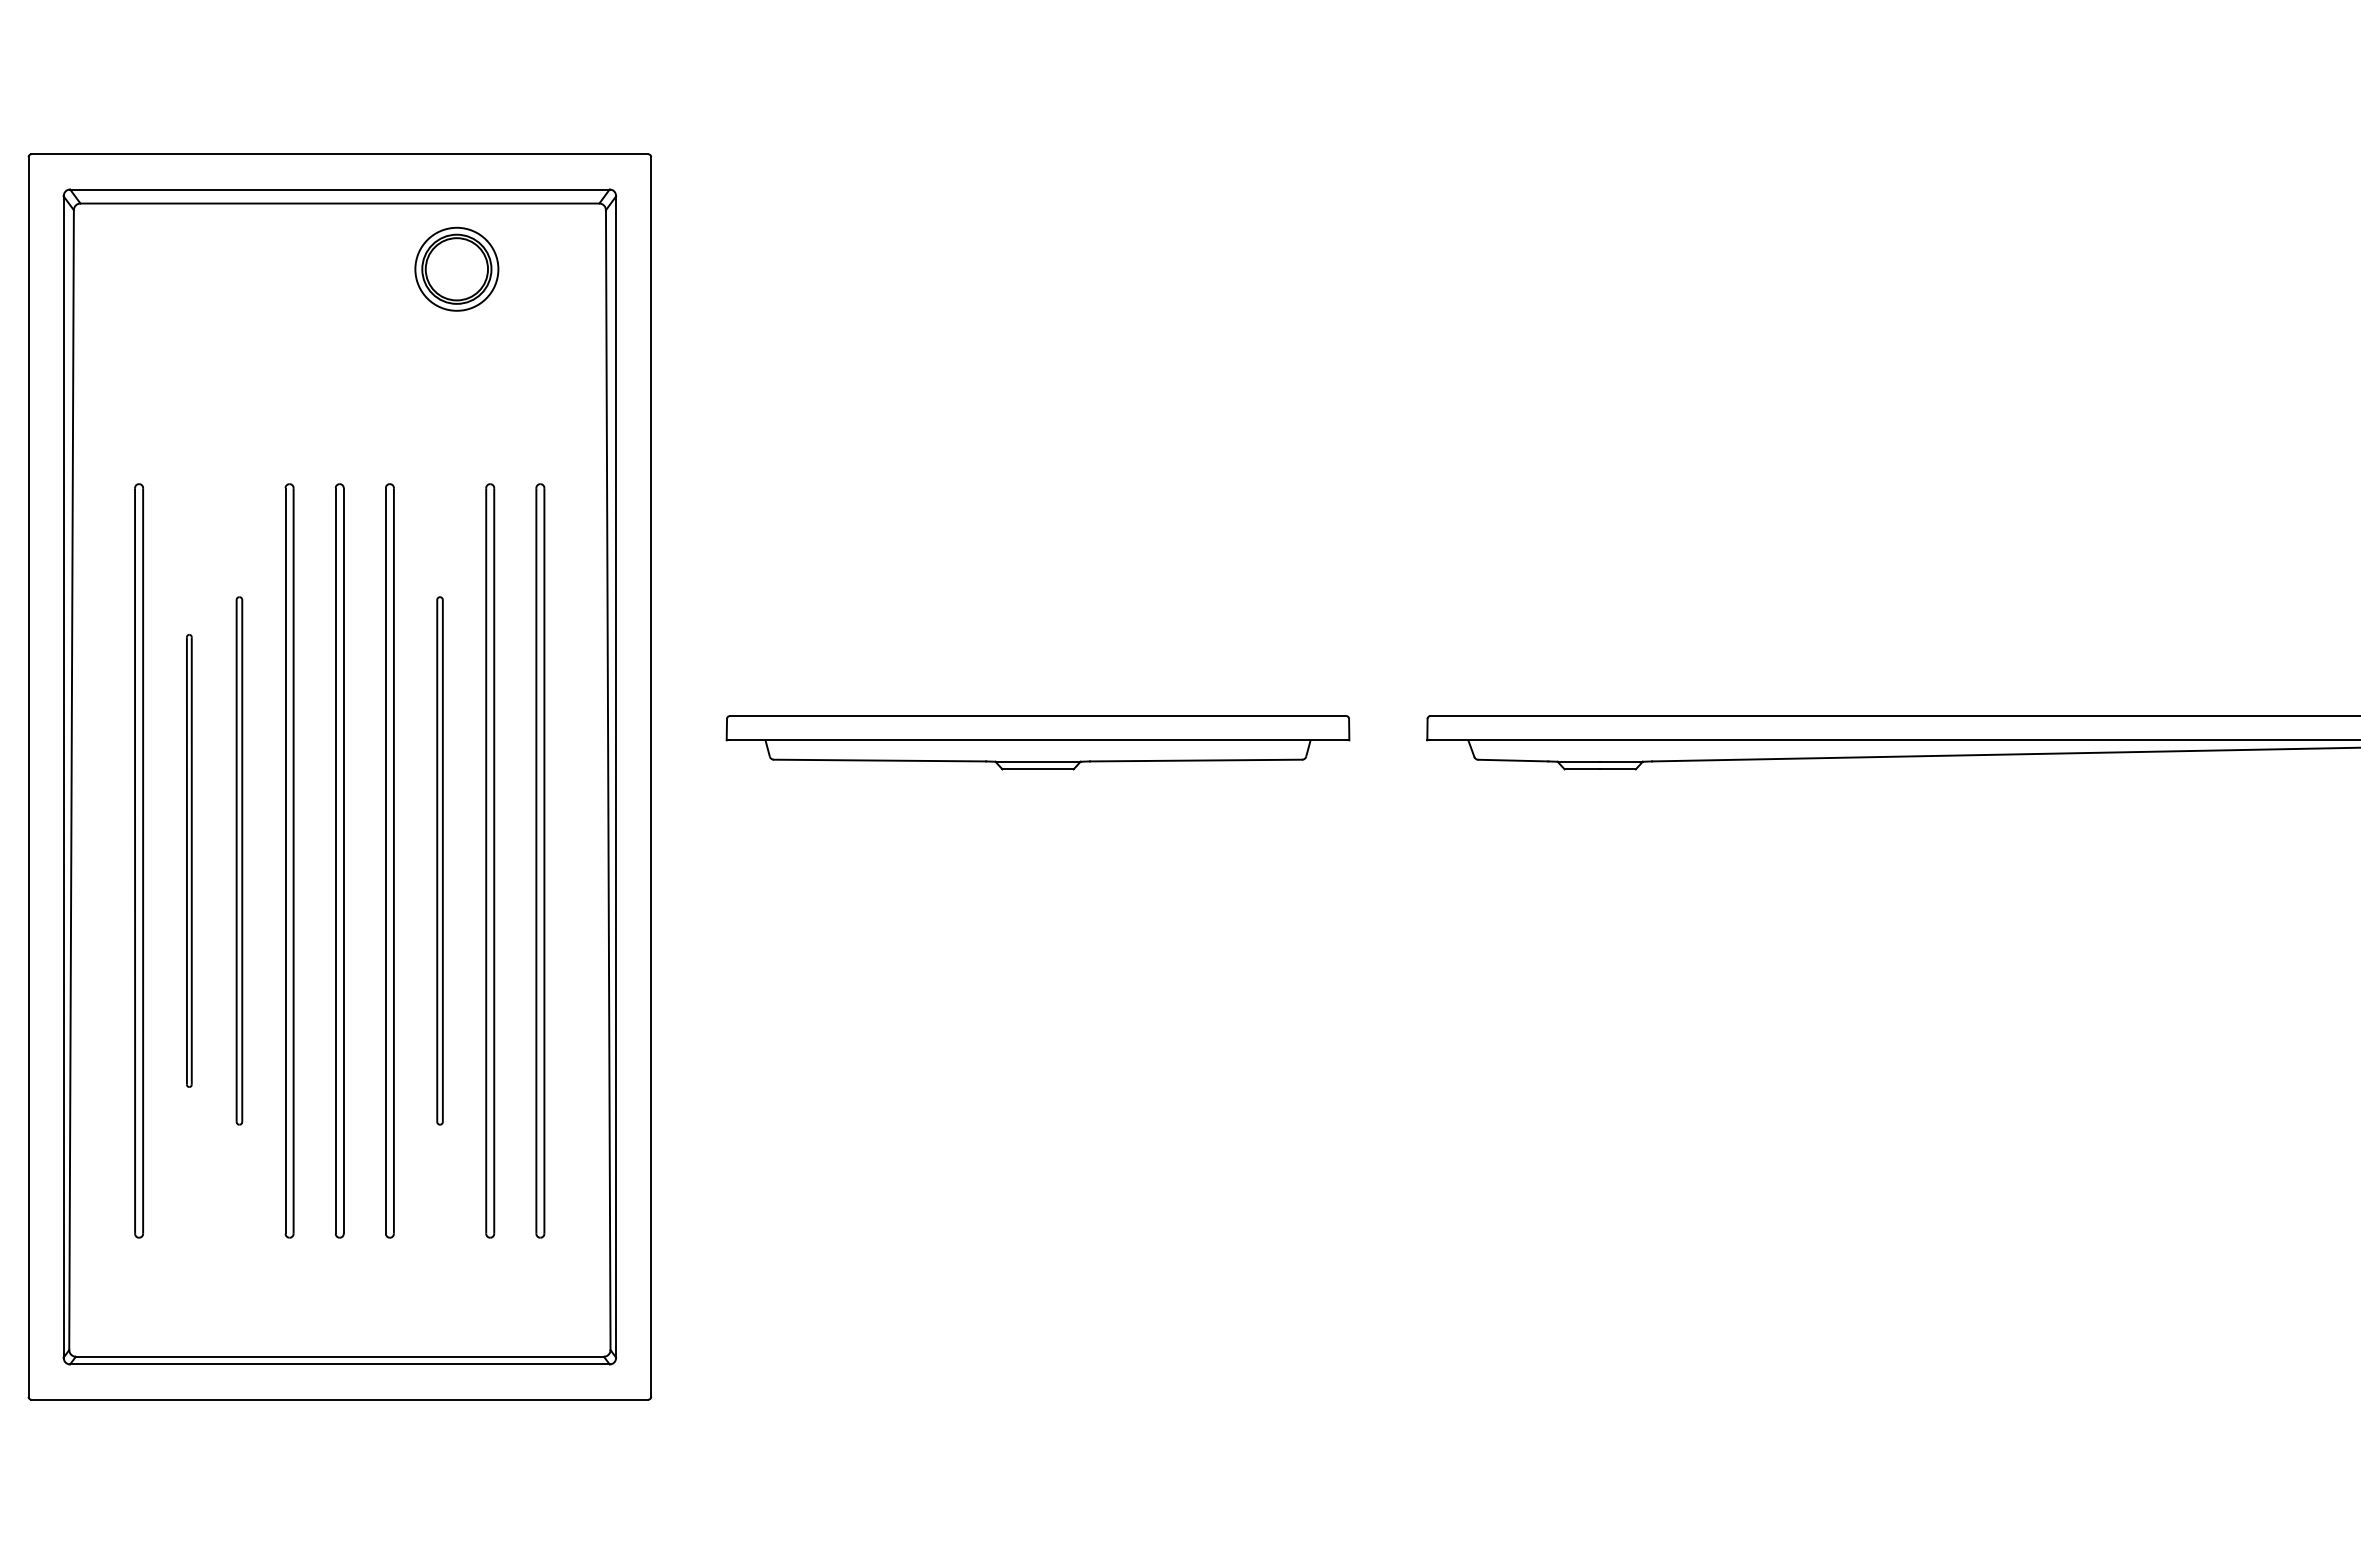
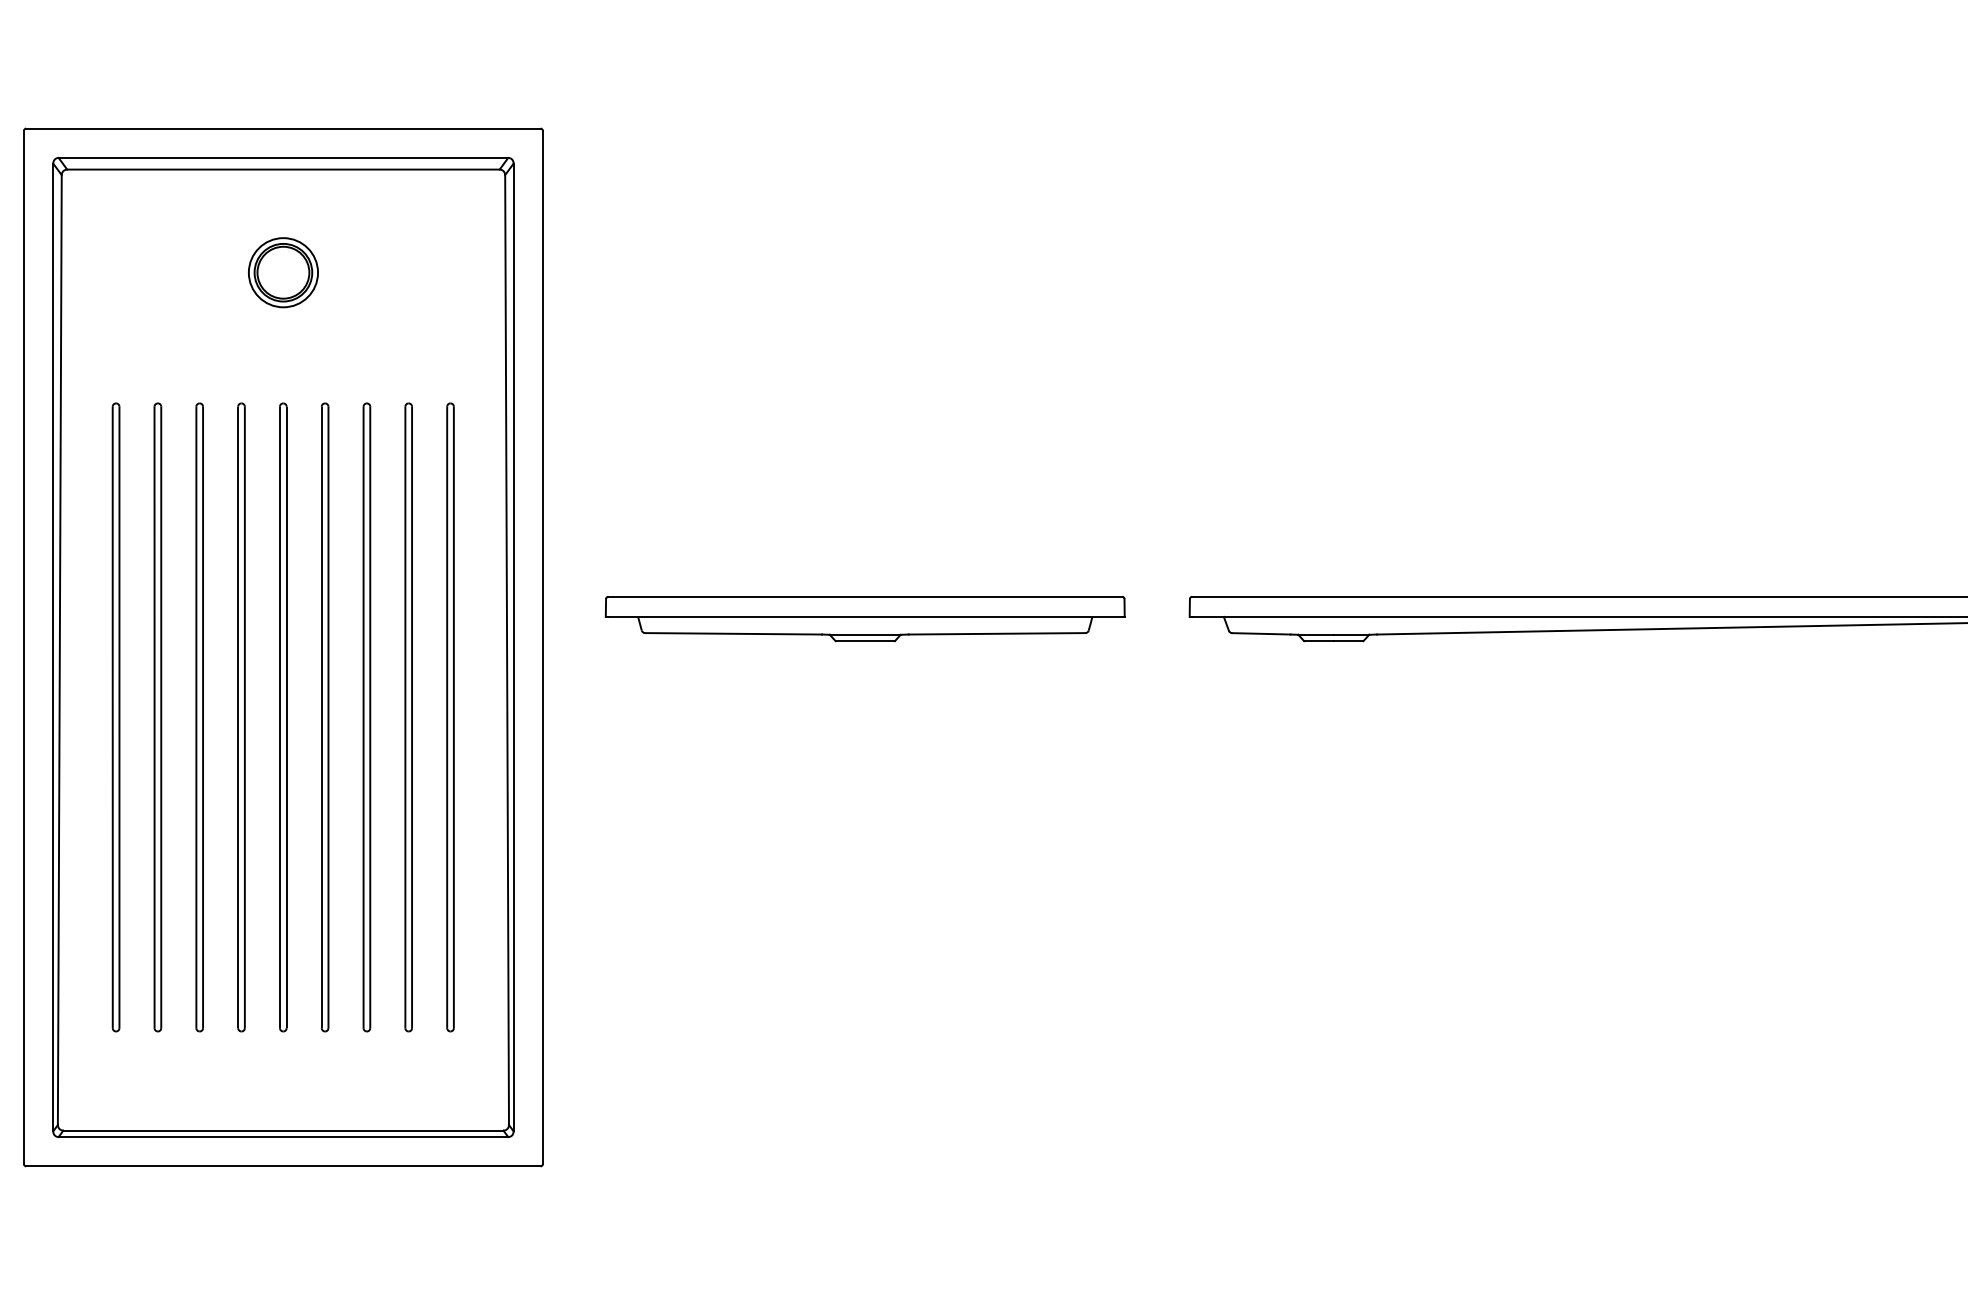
part: (456, 268) -> (283, 272), moved
part: (189, 860) -> (158, 717), size x1.67
part: (239, 860) -> (199, 717), size x1.43
part: (439, 860) -> (366, 717), size x1.43

